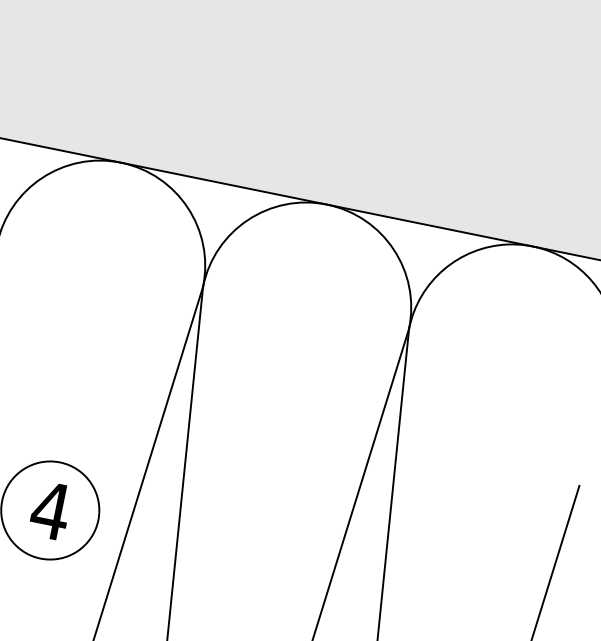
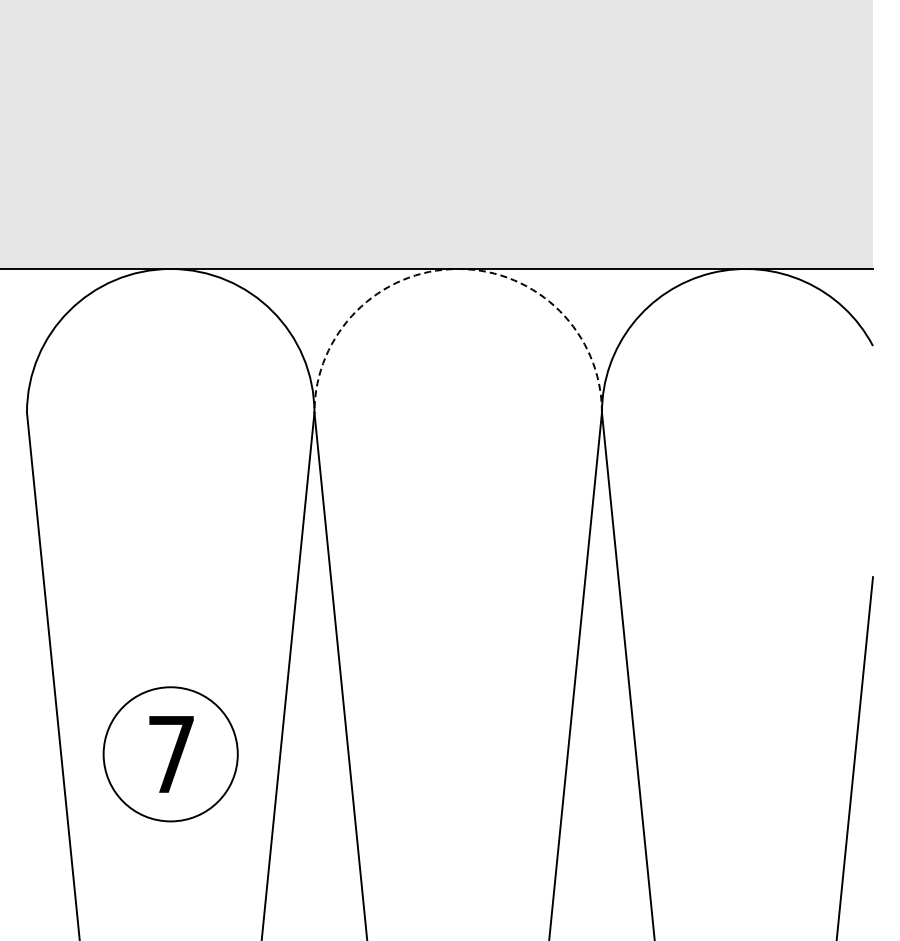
arc: (327, 205) -> (458, 269), solid -> dashed
text: (50, 510) -> (171, 754), 4 -> 7

